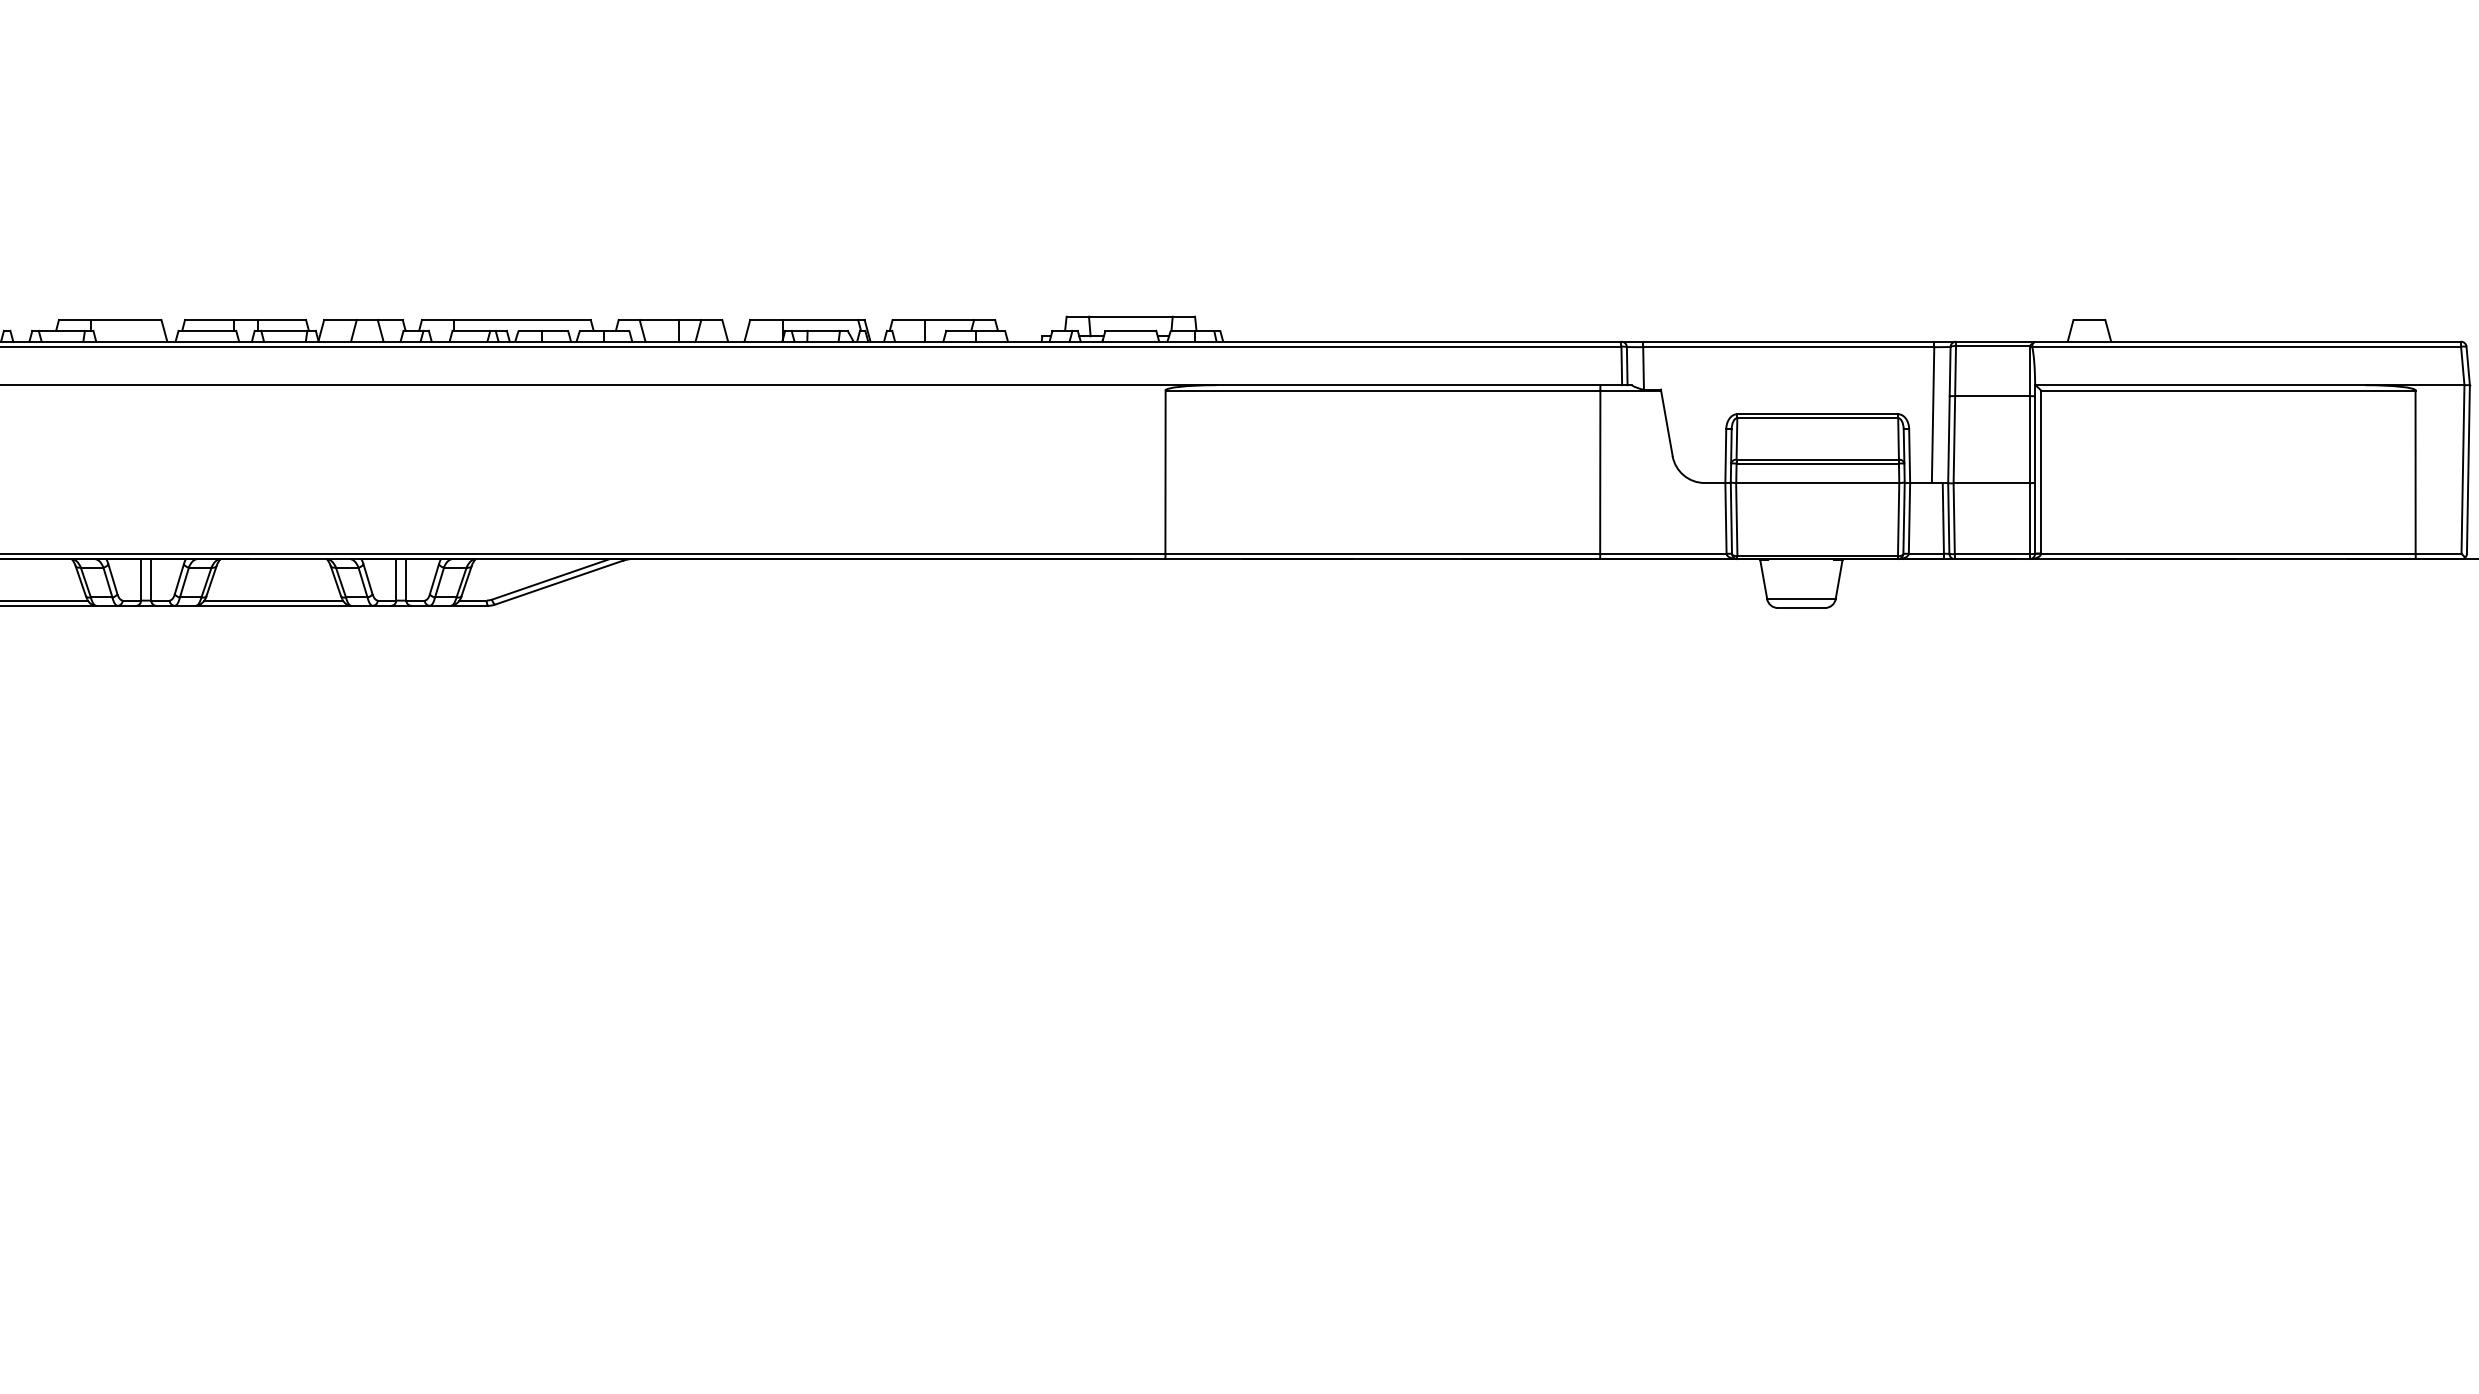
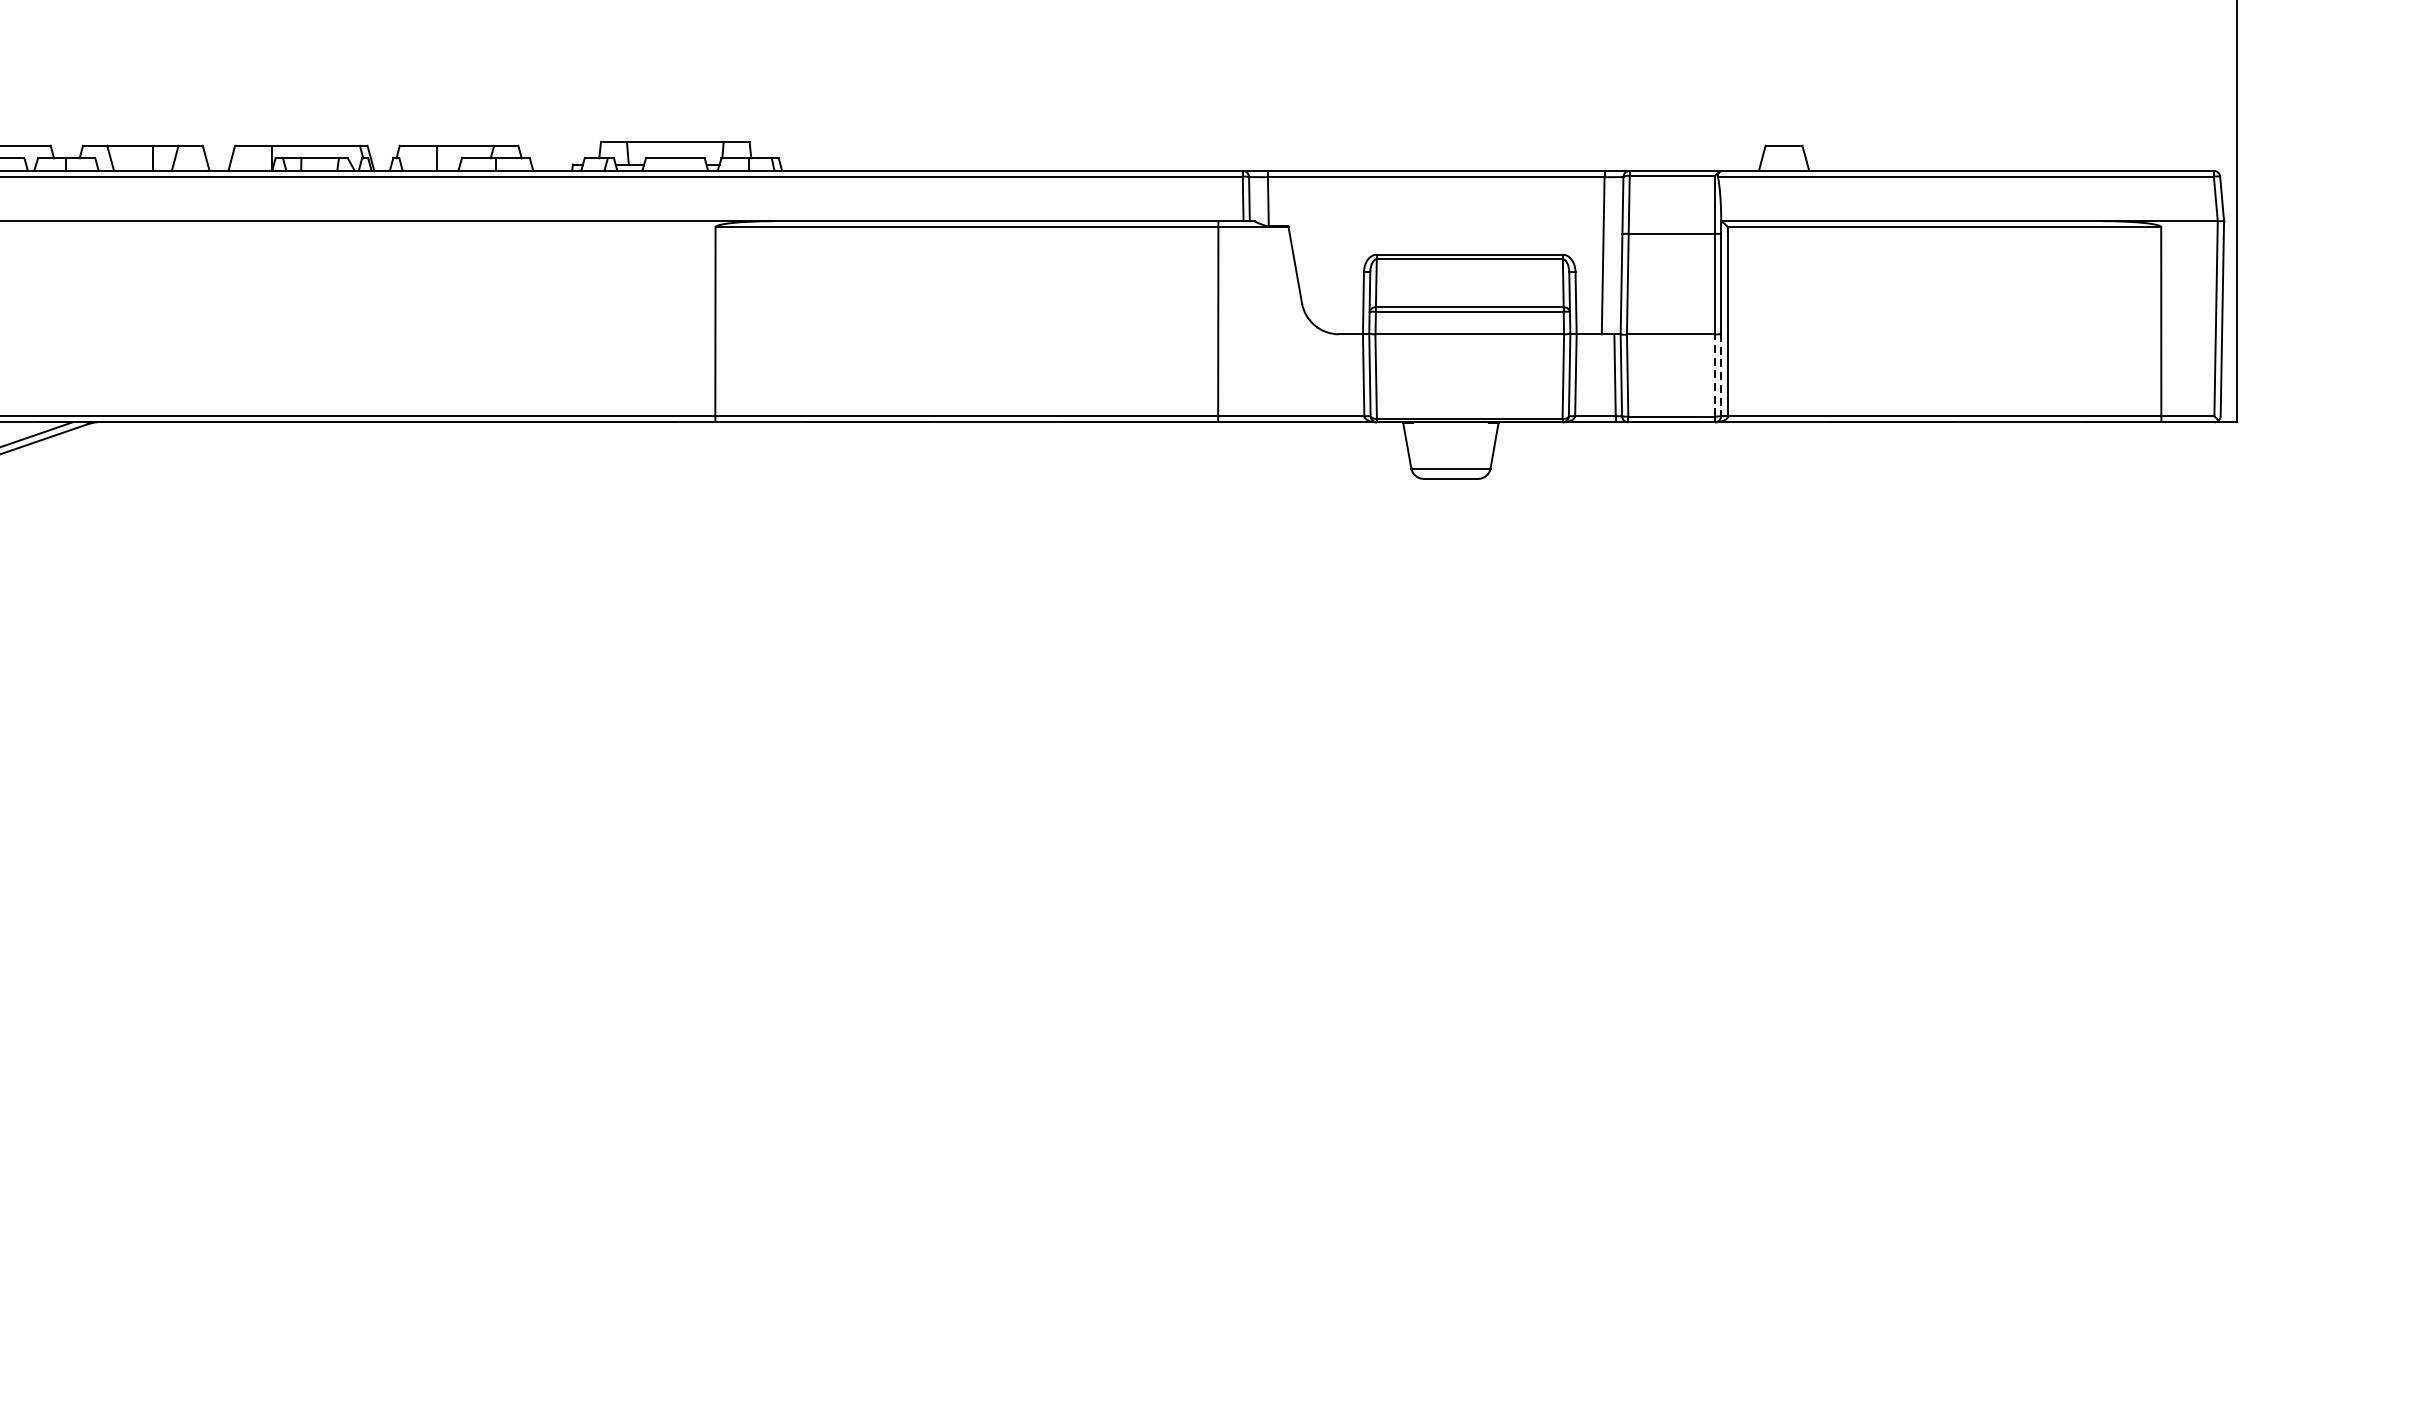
line: (2029, 518) -> (1714, 375), solid -> dashed
line: (2035, 518) -> (1721, 375), solid -> dashed

